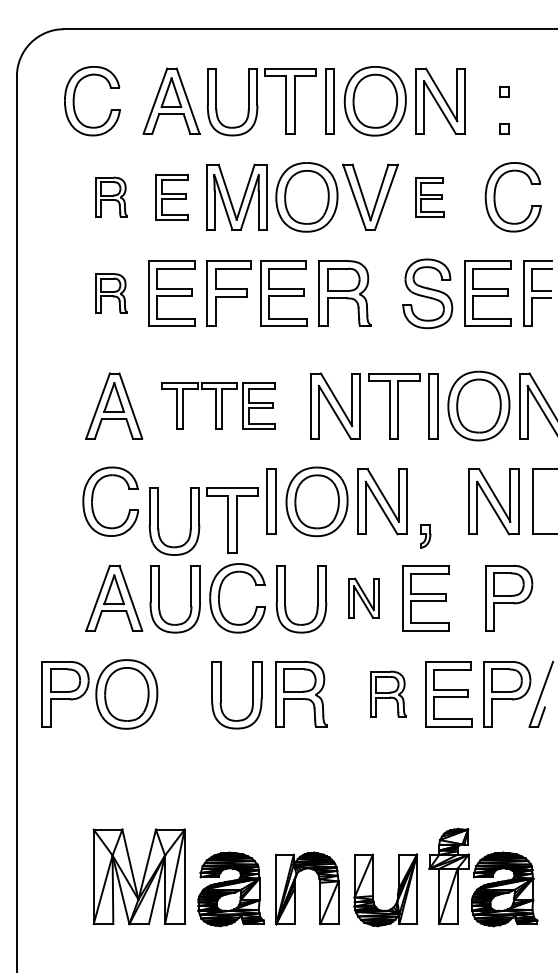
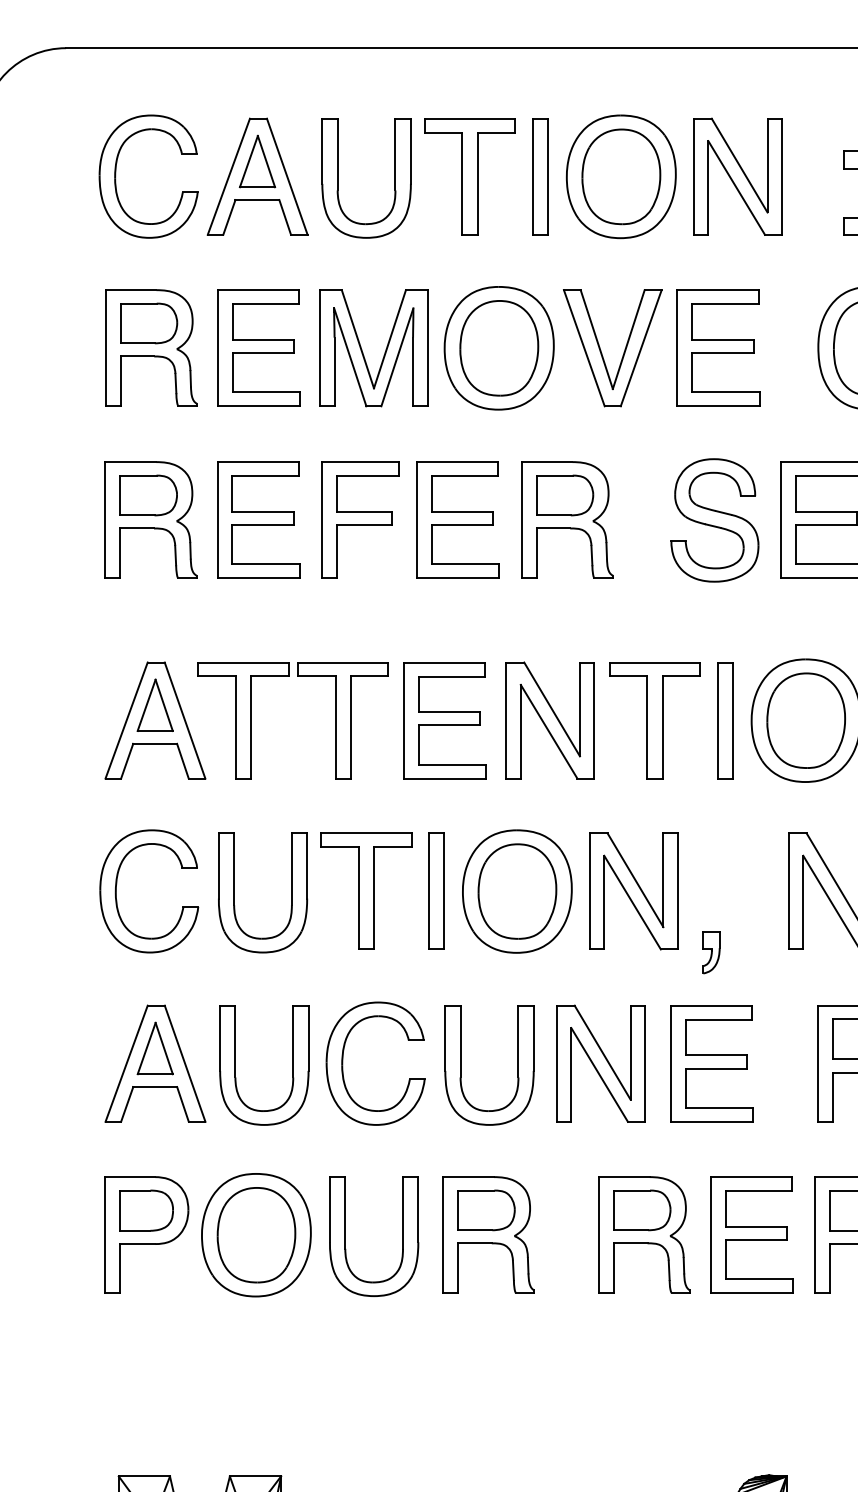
part: (74, 101) -> (116, 177), moved
part: (111, 196) -> (150, 346), size x1.67
part: (171, 197) -> (257, 348), size x1.43
part: (429, 197) -> (717, 348), size x1.67
part: (111, 293) -> (150, 519), size x1.67
part: (218, 406) -> (341, 721), size x1.43
part: (203, 521) -> (314, 892), moved
part: (363, 597) -> (600, 1062), size x1.67
part: (99, 694) -> (207, 1235), moved
part: (388, 694) -> (644, 1235), size x1.43

